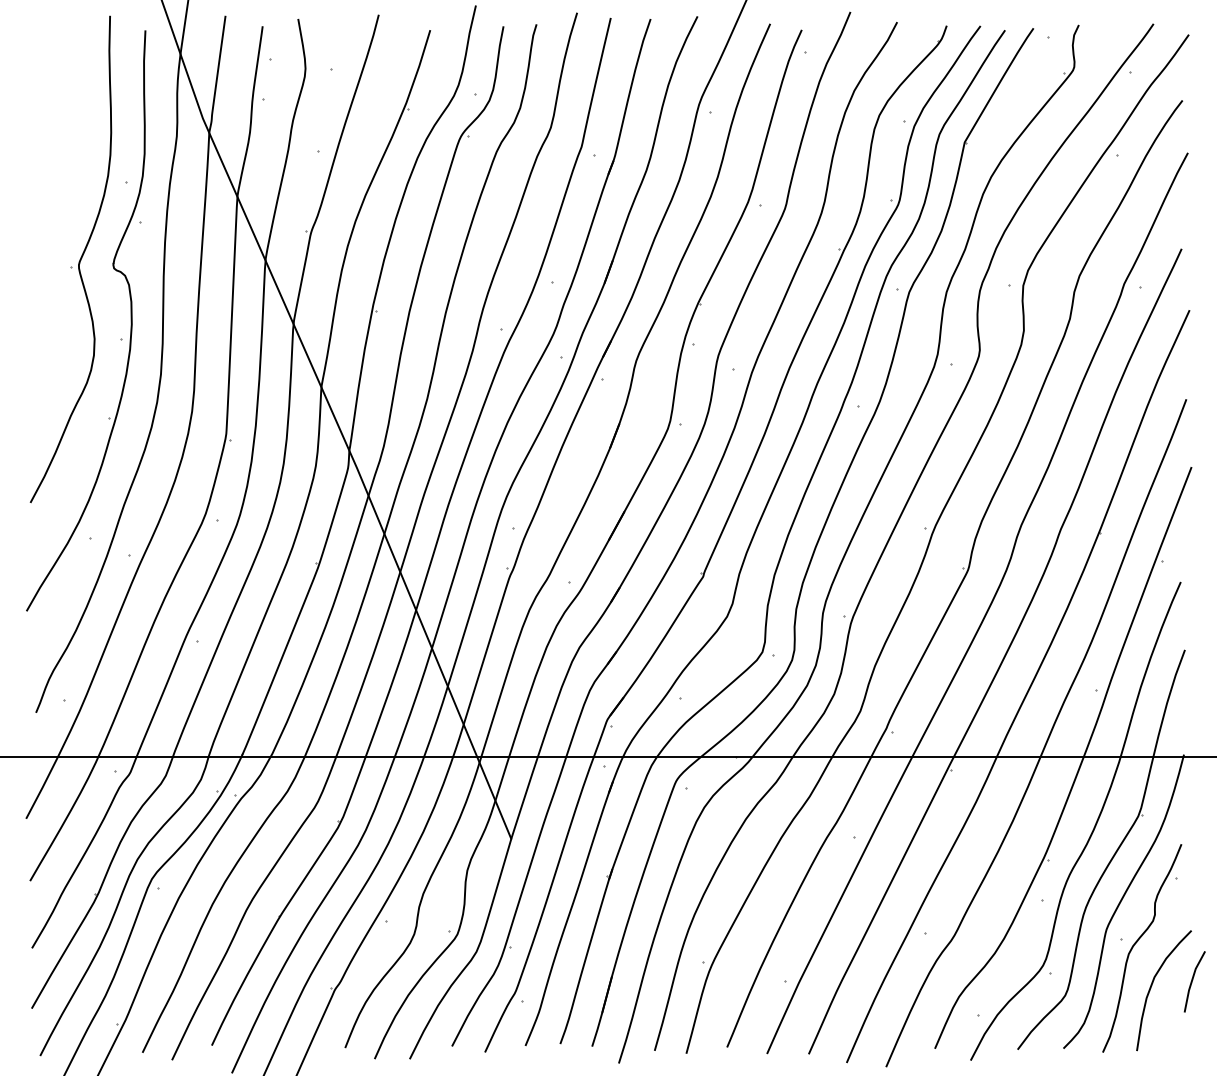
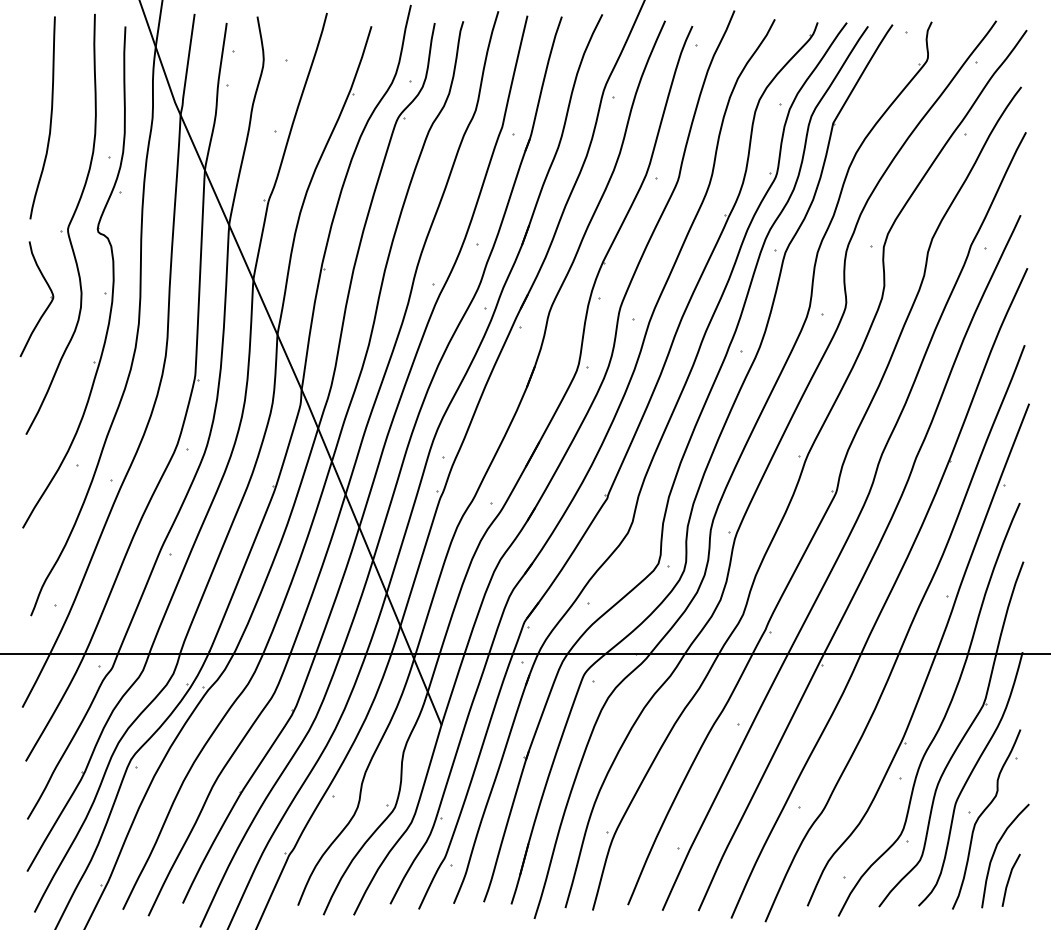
curve: (58, 135) -> (50, 117), added
part: (55, 353) -> (47, 305), added
line: (1193, 980) -> (1010, 879), moved

